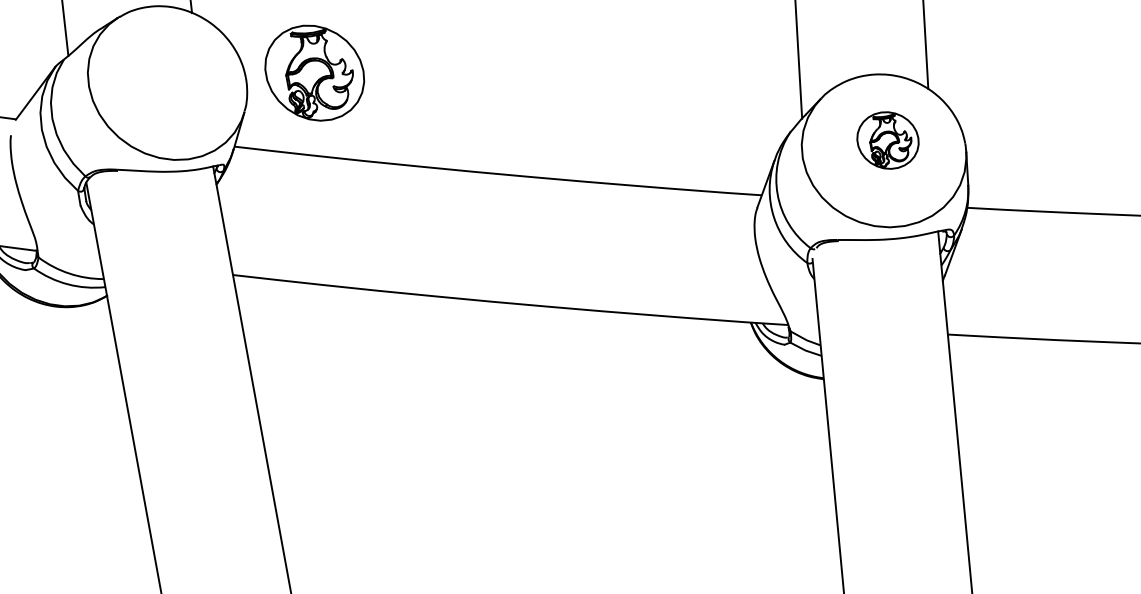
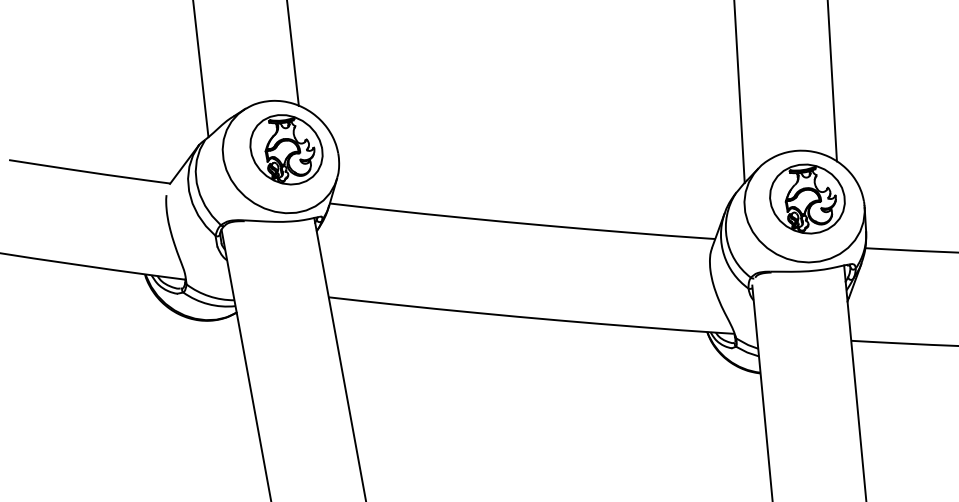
part: (314, 72) -> (286, 149), moved
part: (888, 139) -> (807, 198), size x1.67

